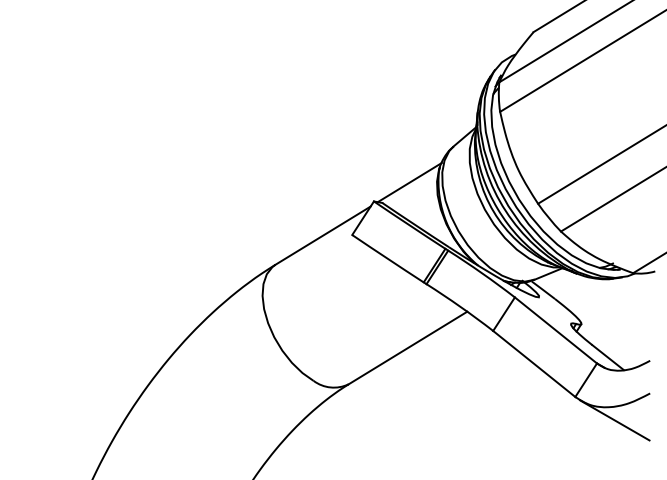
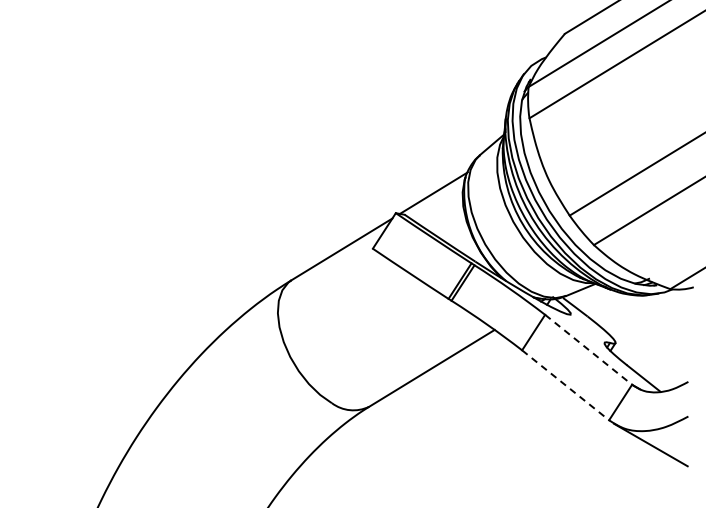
line: (555, 330) -> (588, 349), solid -> dashed
line: (534, 364) -> (565, 385), solid -> dashed

